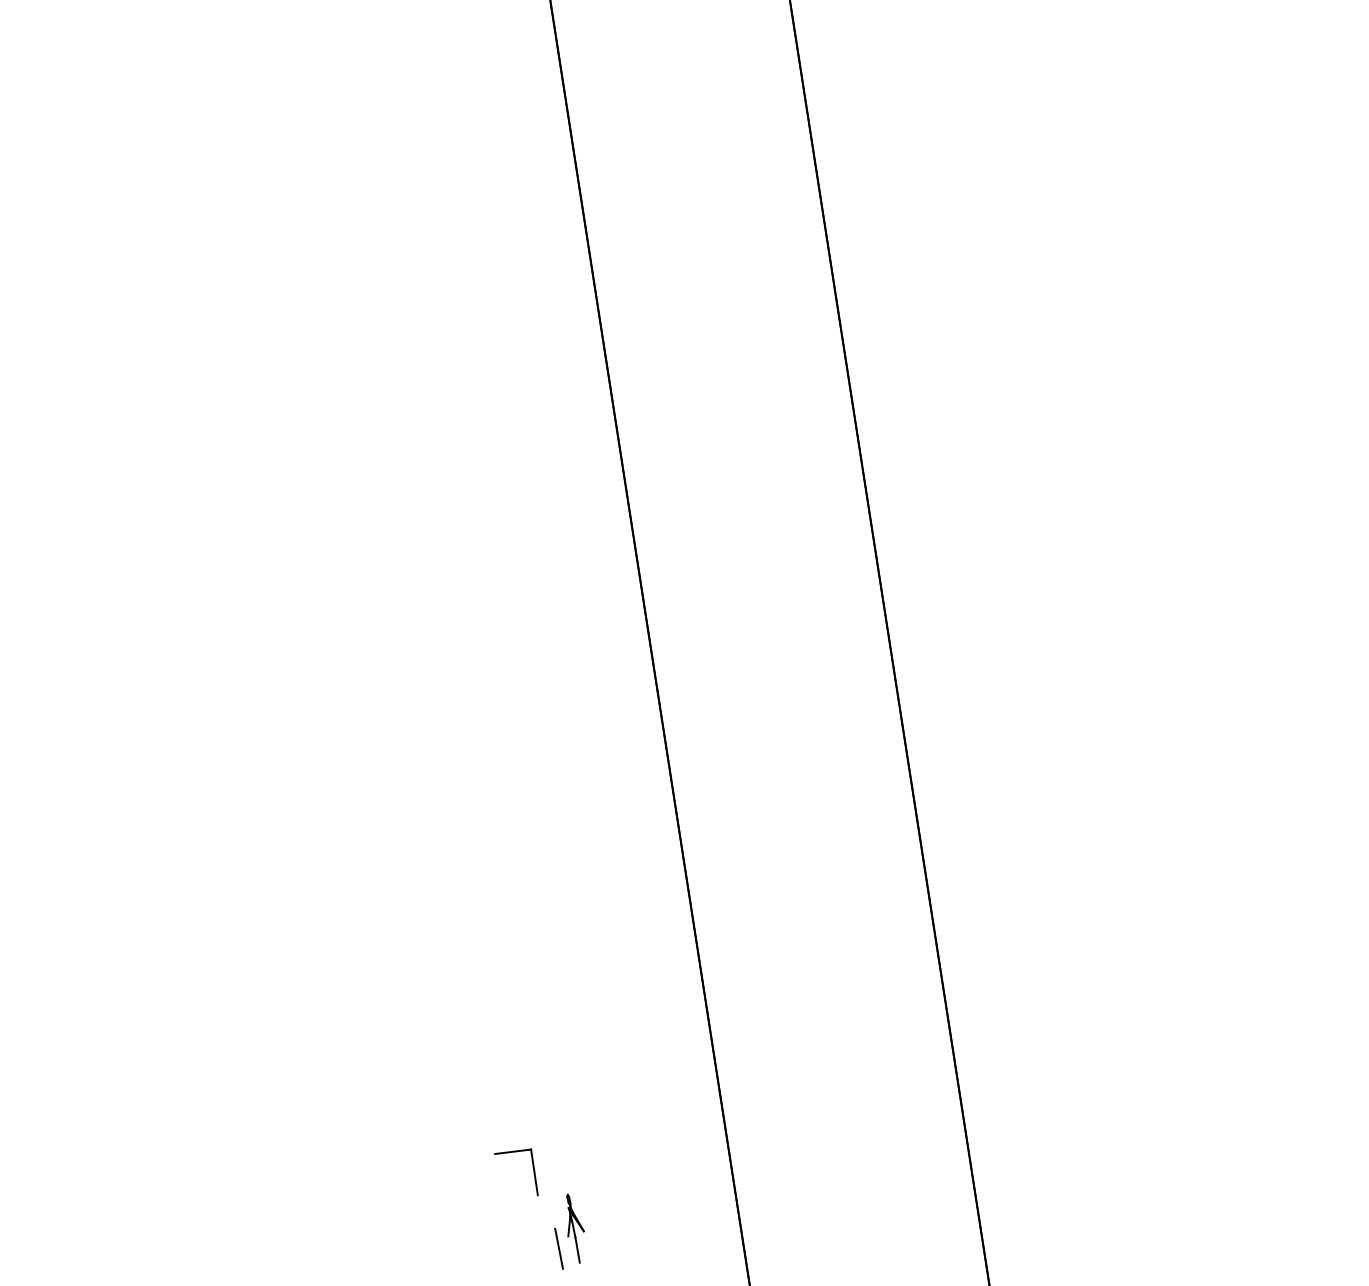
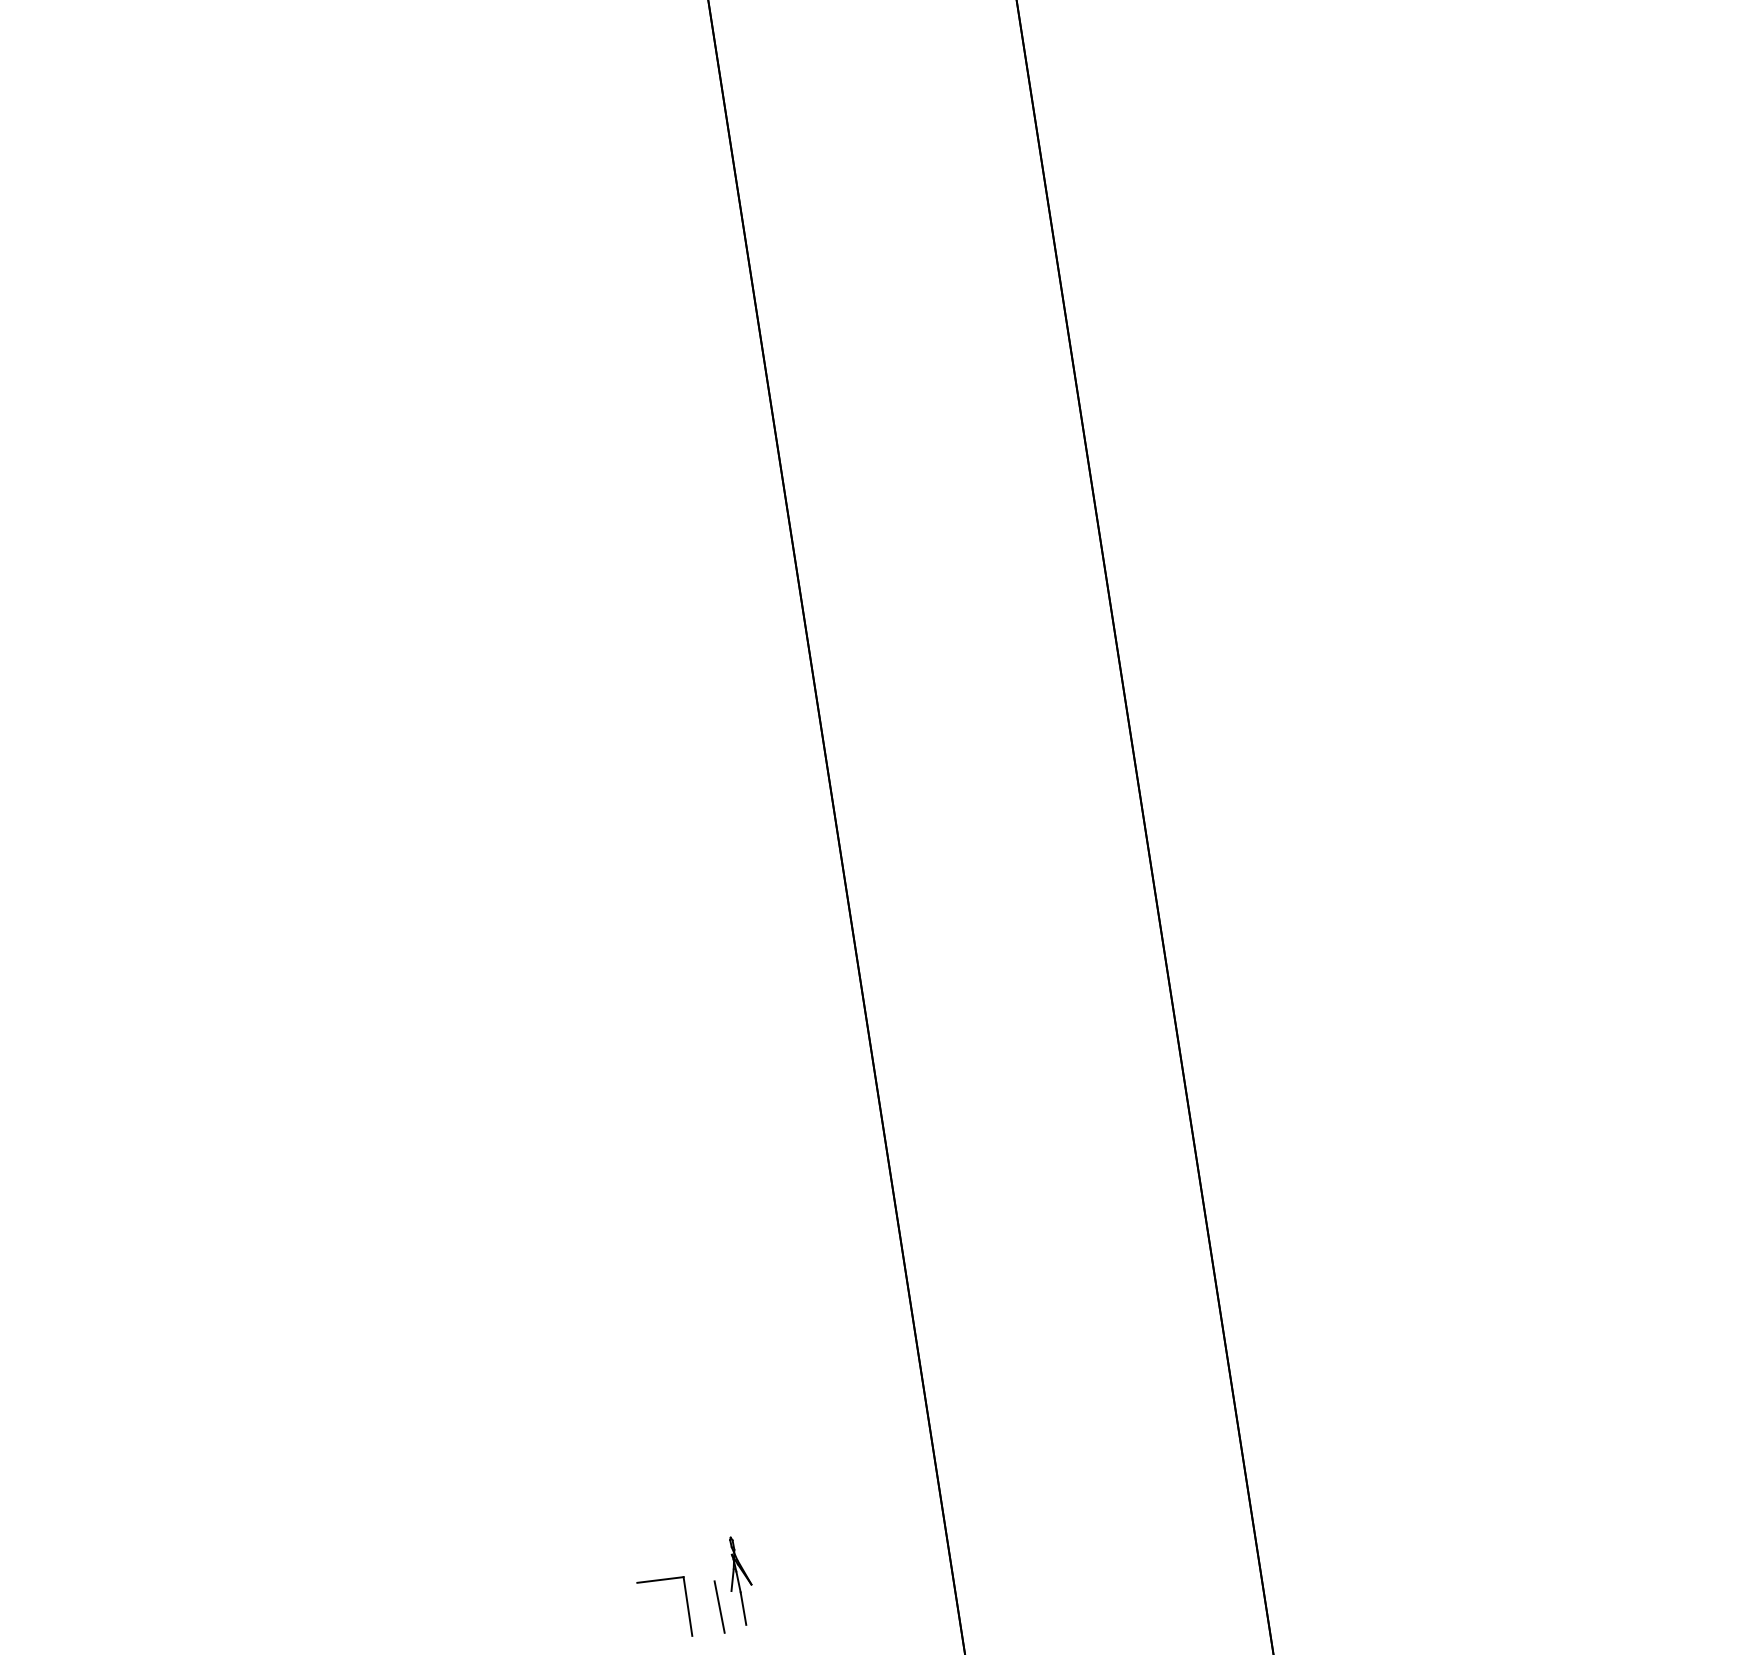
part: (532, 1167) -> (685, 1600), moved

